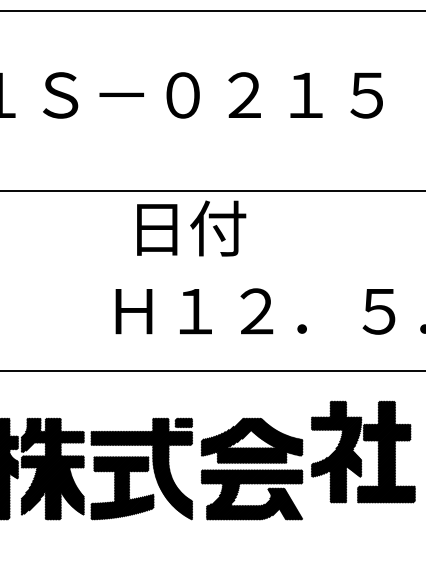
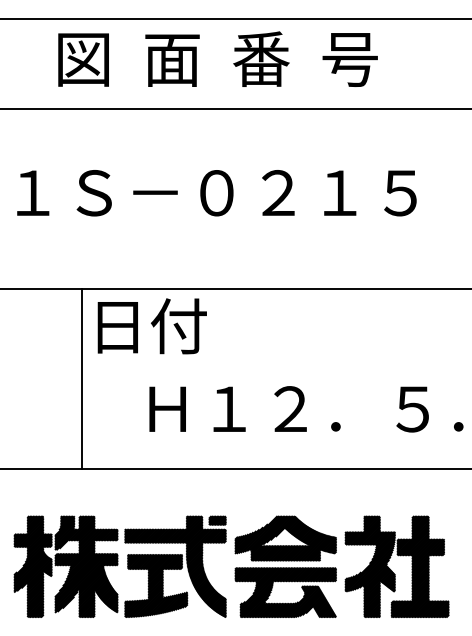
text: (190, 228) -> (151, 326), moved
line: (47, 281) -> (81, 379), added
part: (362, 451) -> (396, 566), moved

